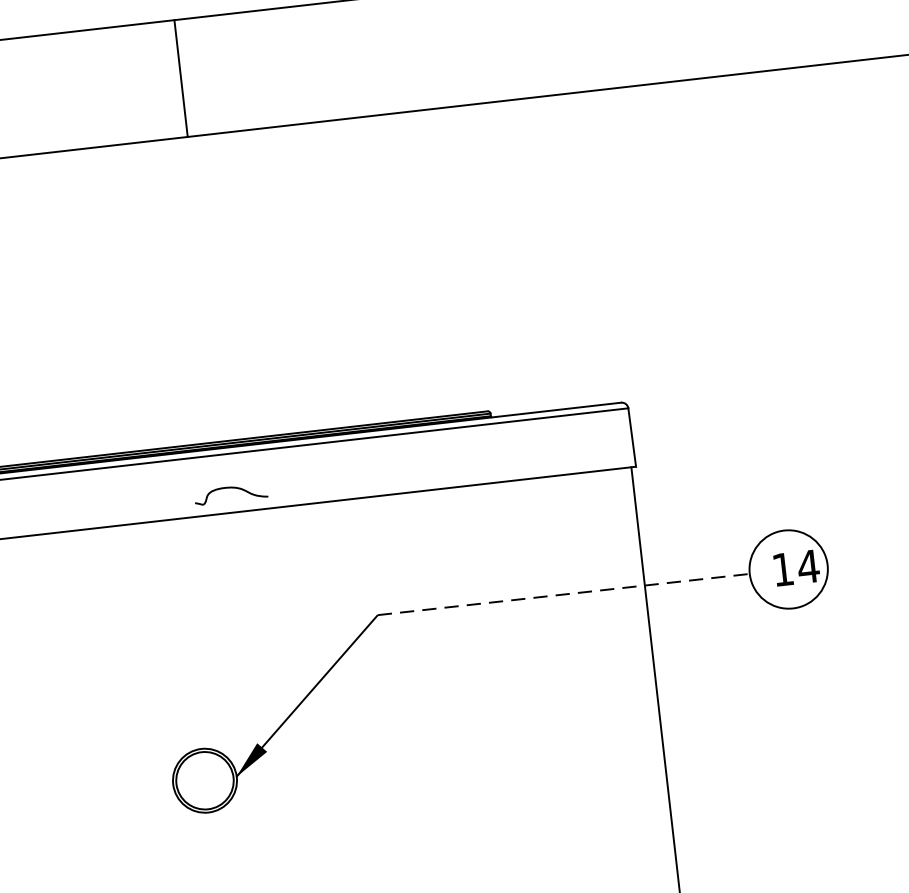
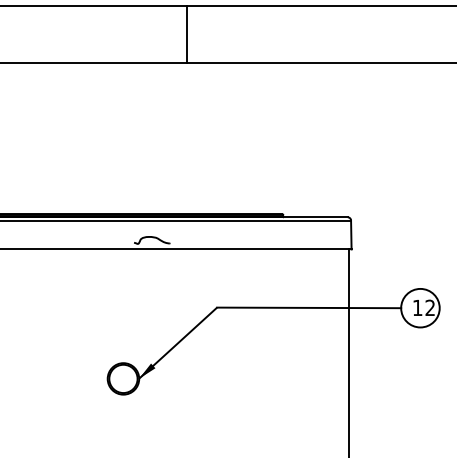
line: (180, 78) -> (186, 34), moved
text: (808, 565) -> (430, 307), 14 -> 12
line: (564, 593) -> (309, 307), dashed -> solid

